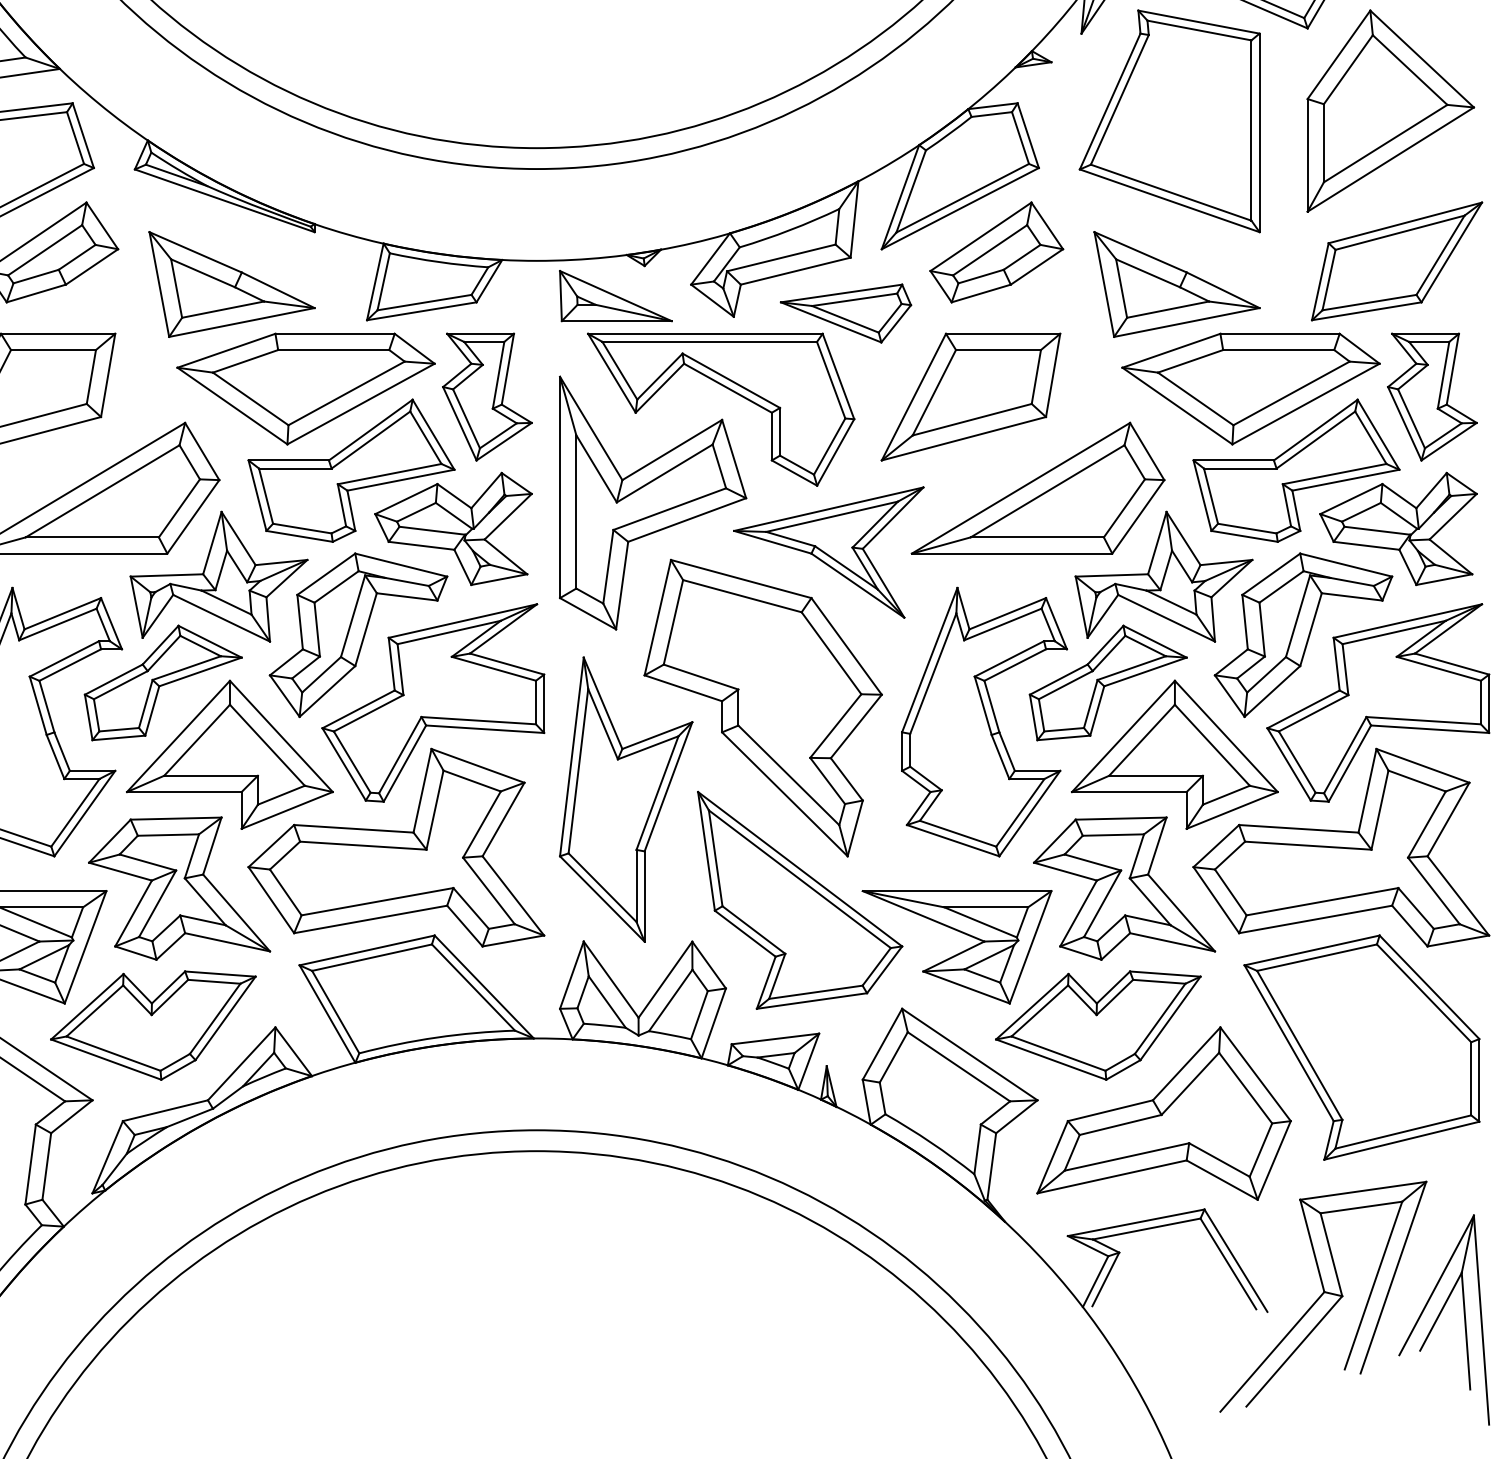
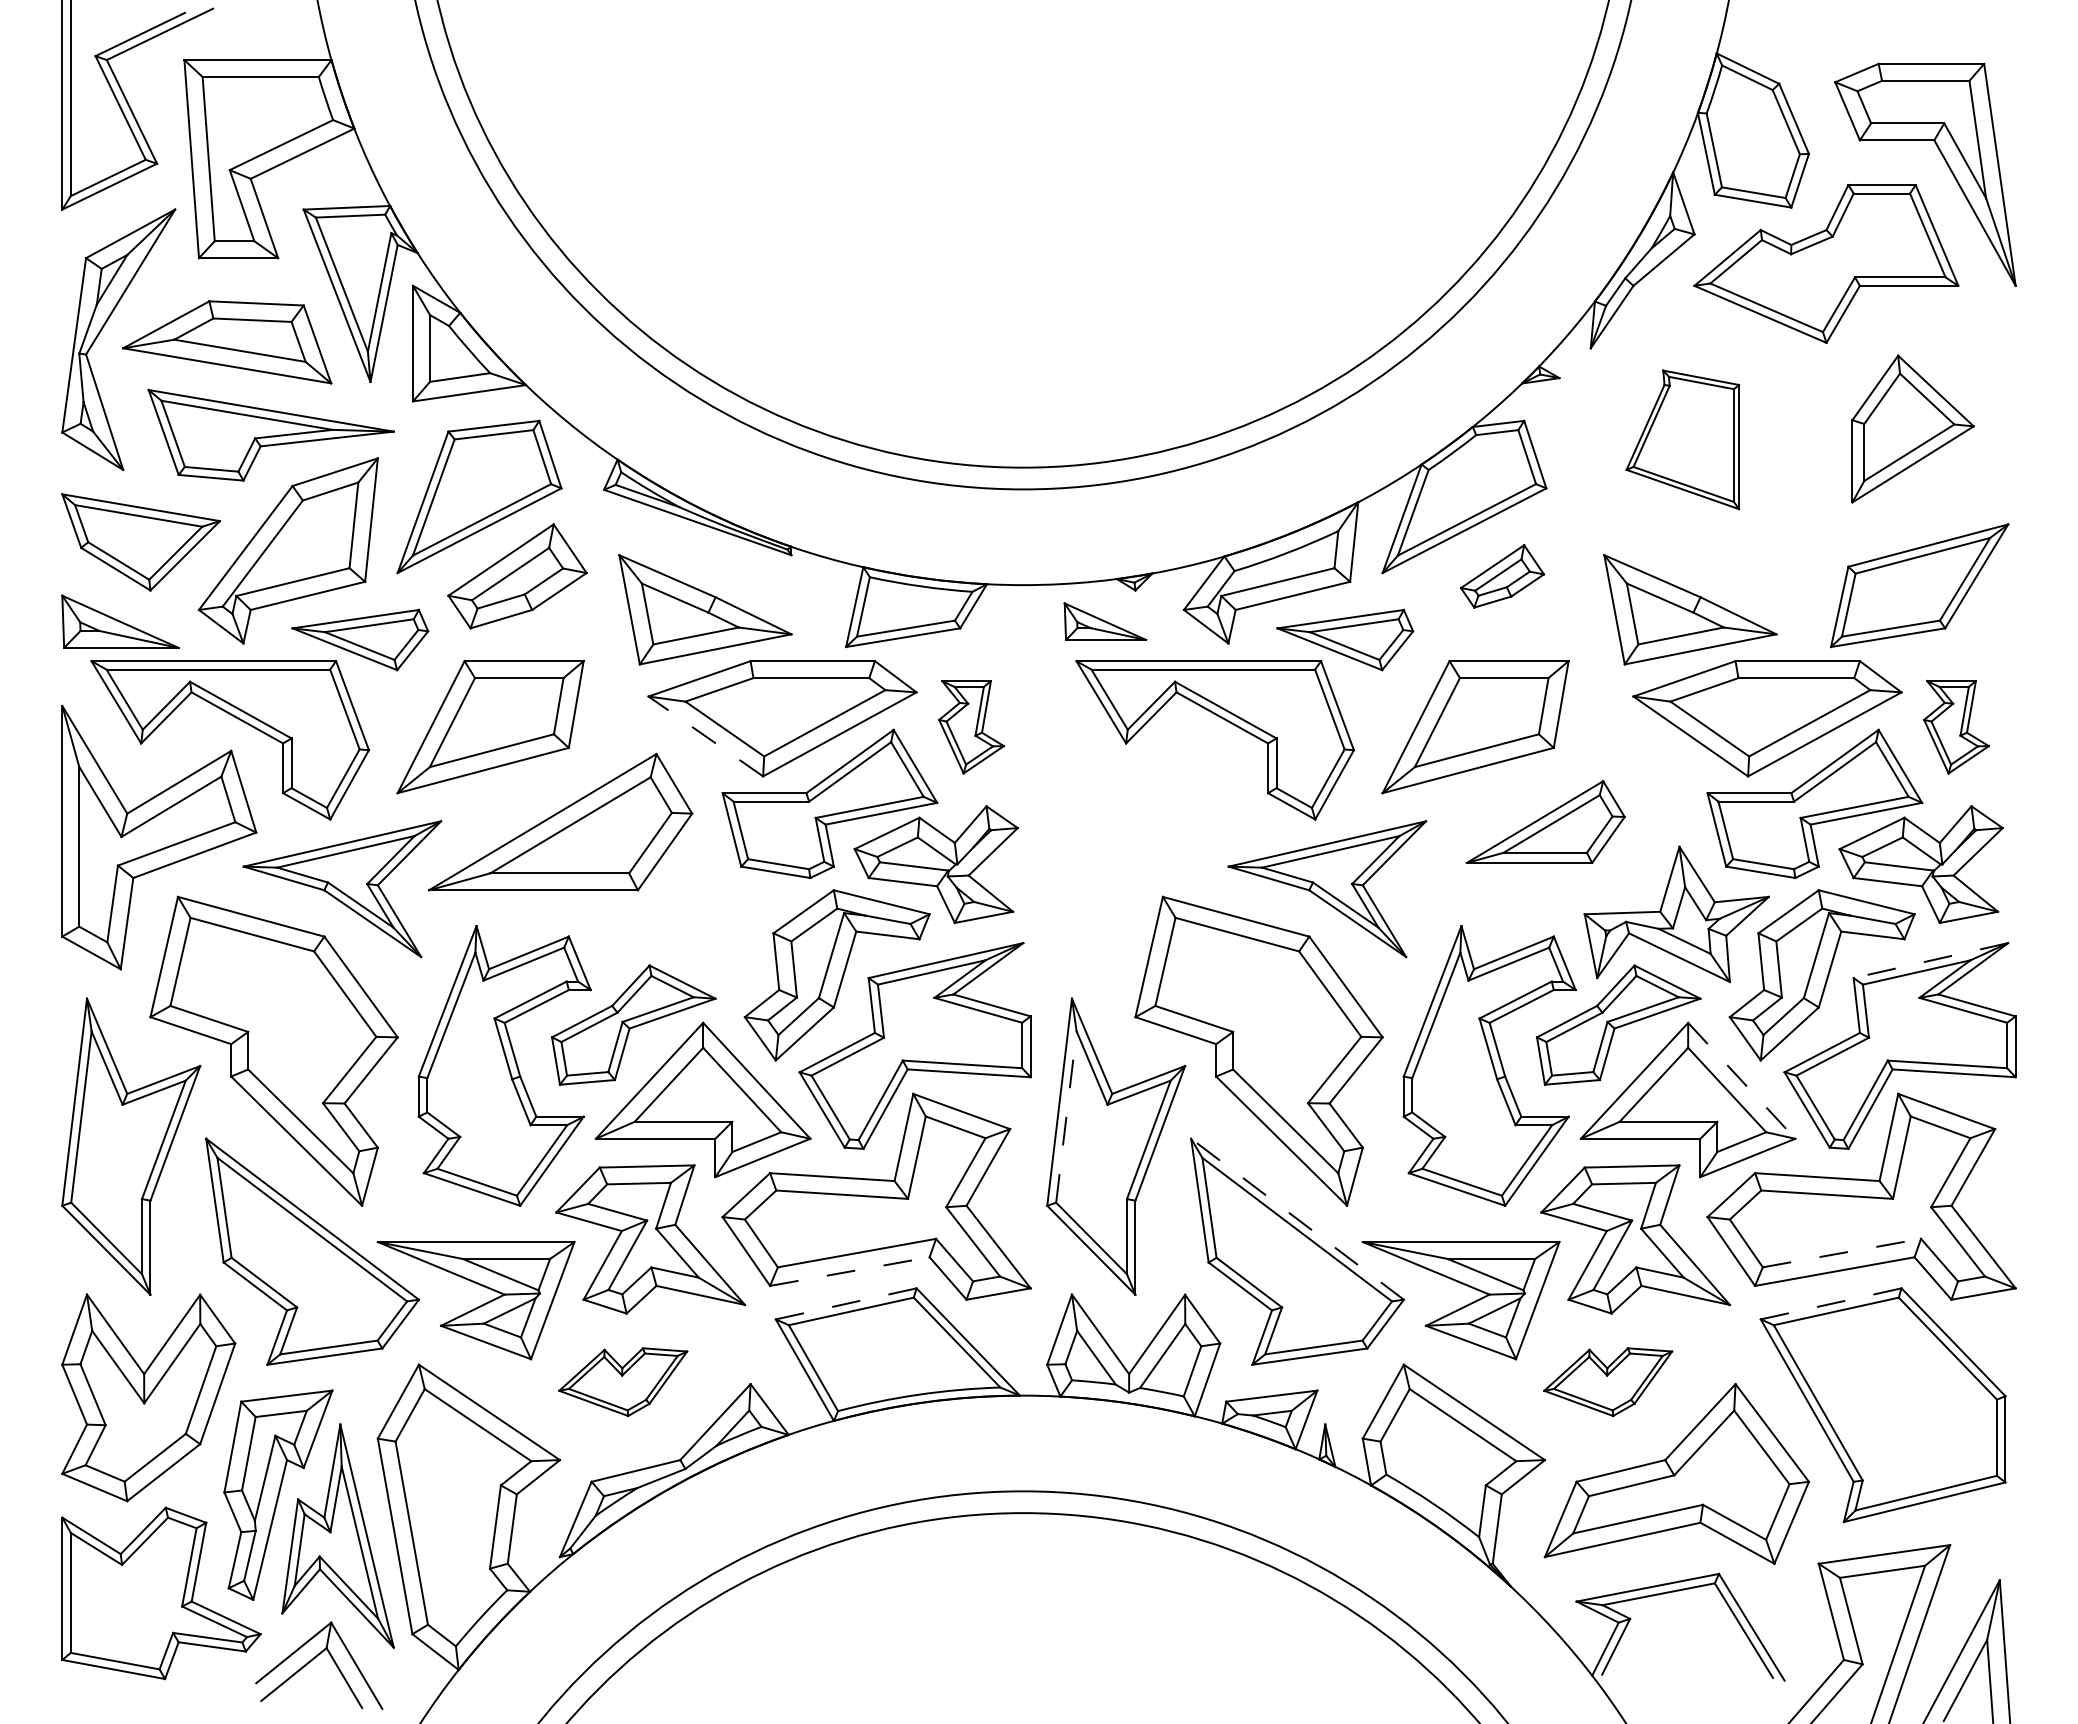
part: (1390, 110) -> (1912, 428), size x0.7
part: (1169, 121) -> (1682, 439), size x0.6
part: (996, 252) -> (1502, 576), size x0.6
part: (615, 295) -> (1105, 621), size x0.7
part: (487, 397) -> (971, 727), size x0.7
part: (1432, 397) -> (1956, 727), size x0.7
line: (232, 406) -> (705, 736), solid -> dashed
part: (1038, 487) -> (1545, 821), size x0.6
part: (653, 502) -> (1144, 837), removed
part: (218, 576) -> (691, 914), removed
line: (1407, 620) -> (1930, 960), solid -> dashed
line: (1226, 736) -> (1741, 1080), solid -> dashed
line: (578, 770) -> (1066, 1116), solid -> dashed
line: (800, 868) -> (1297, 1218), solid -> dashed
line: (1322, 902) -> (1842, 1253), solid -> dashed
line: (371, 919) -> (850, 1271), solid -> dashed
line: (367, 950) -> (846, 1303), solid -> dashed
line: (1312, 950) -> (1831, 1303), solid -> dashed
part: (152, 1024) -> (622, 1381), size x0.6
part: (1097, 1024) -> (1607, 1381), size x0.6

